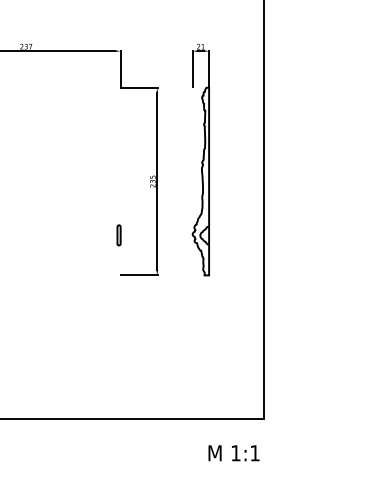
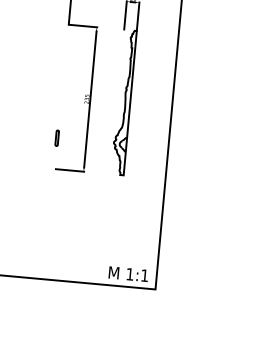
text: (233, 453) -> (128, 274), moved

